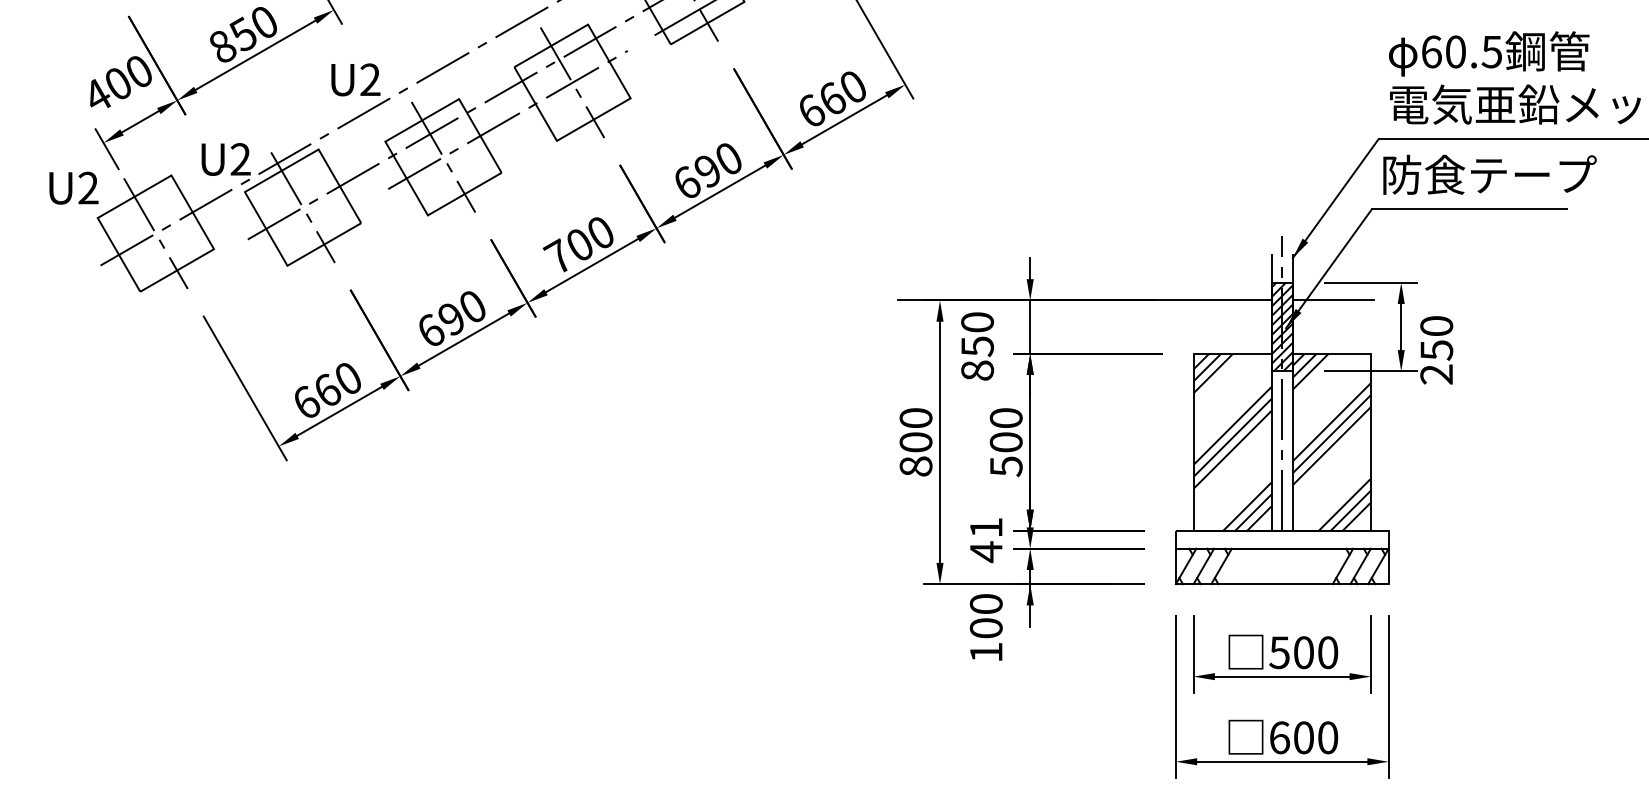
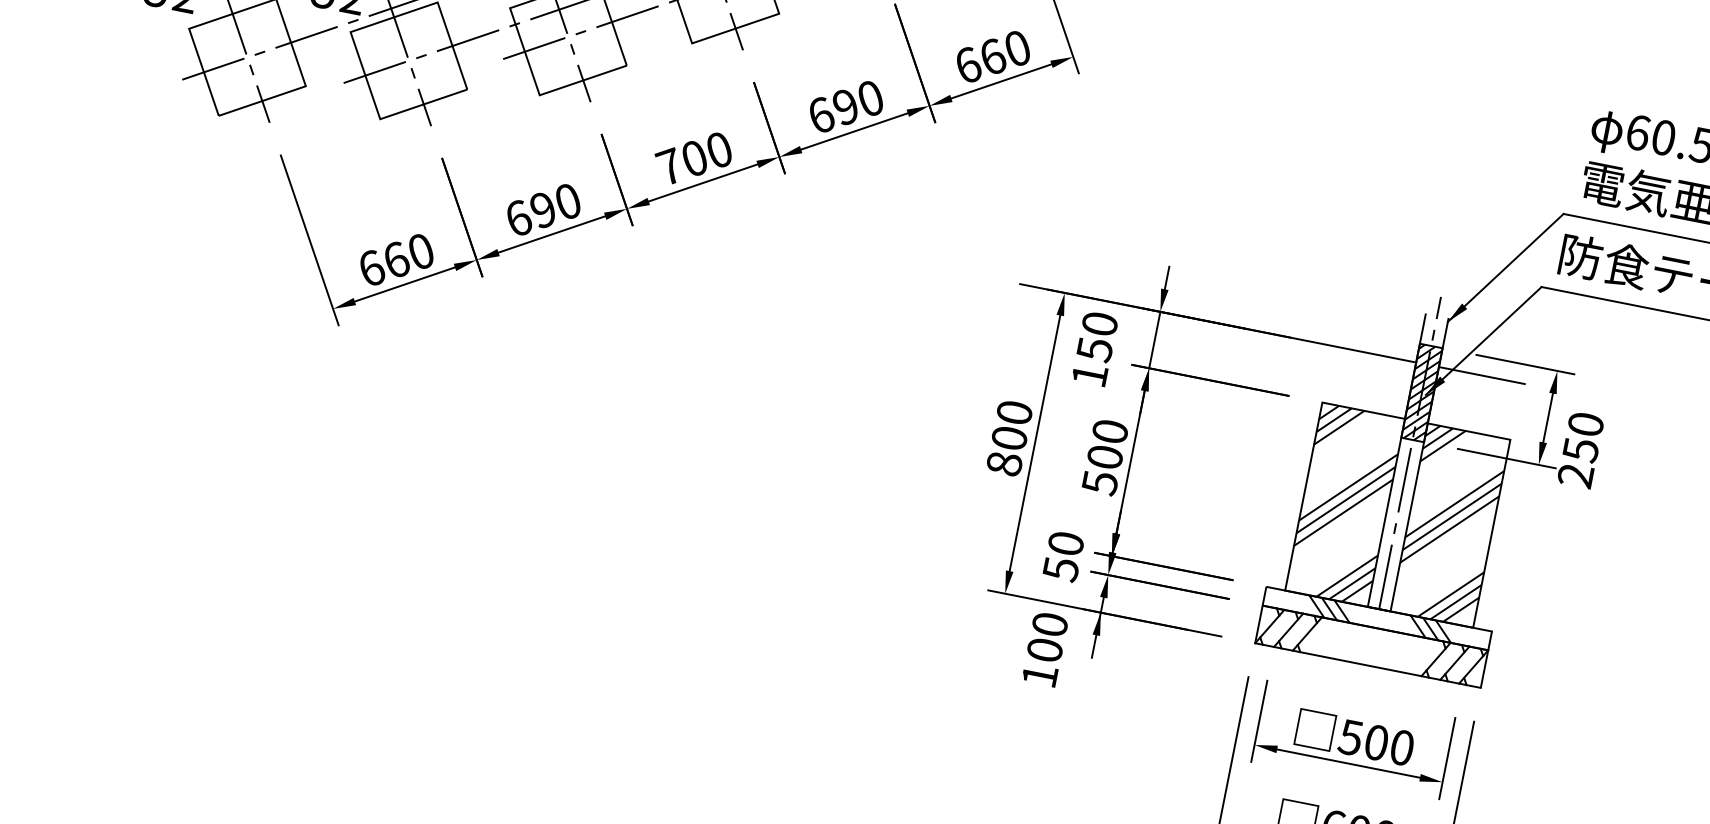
text: (977, 370) -> (1089, 375), 850 -> 150
hatch: (1284, 539) -> (1379, 618), added
text: (985, 540) -> (1062, 556), 41 -> 50

